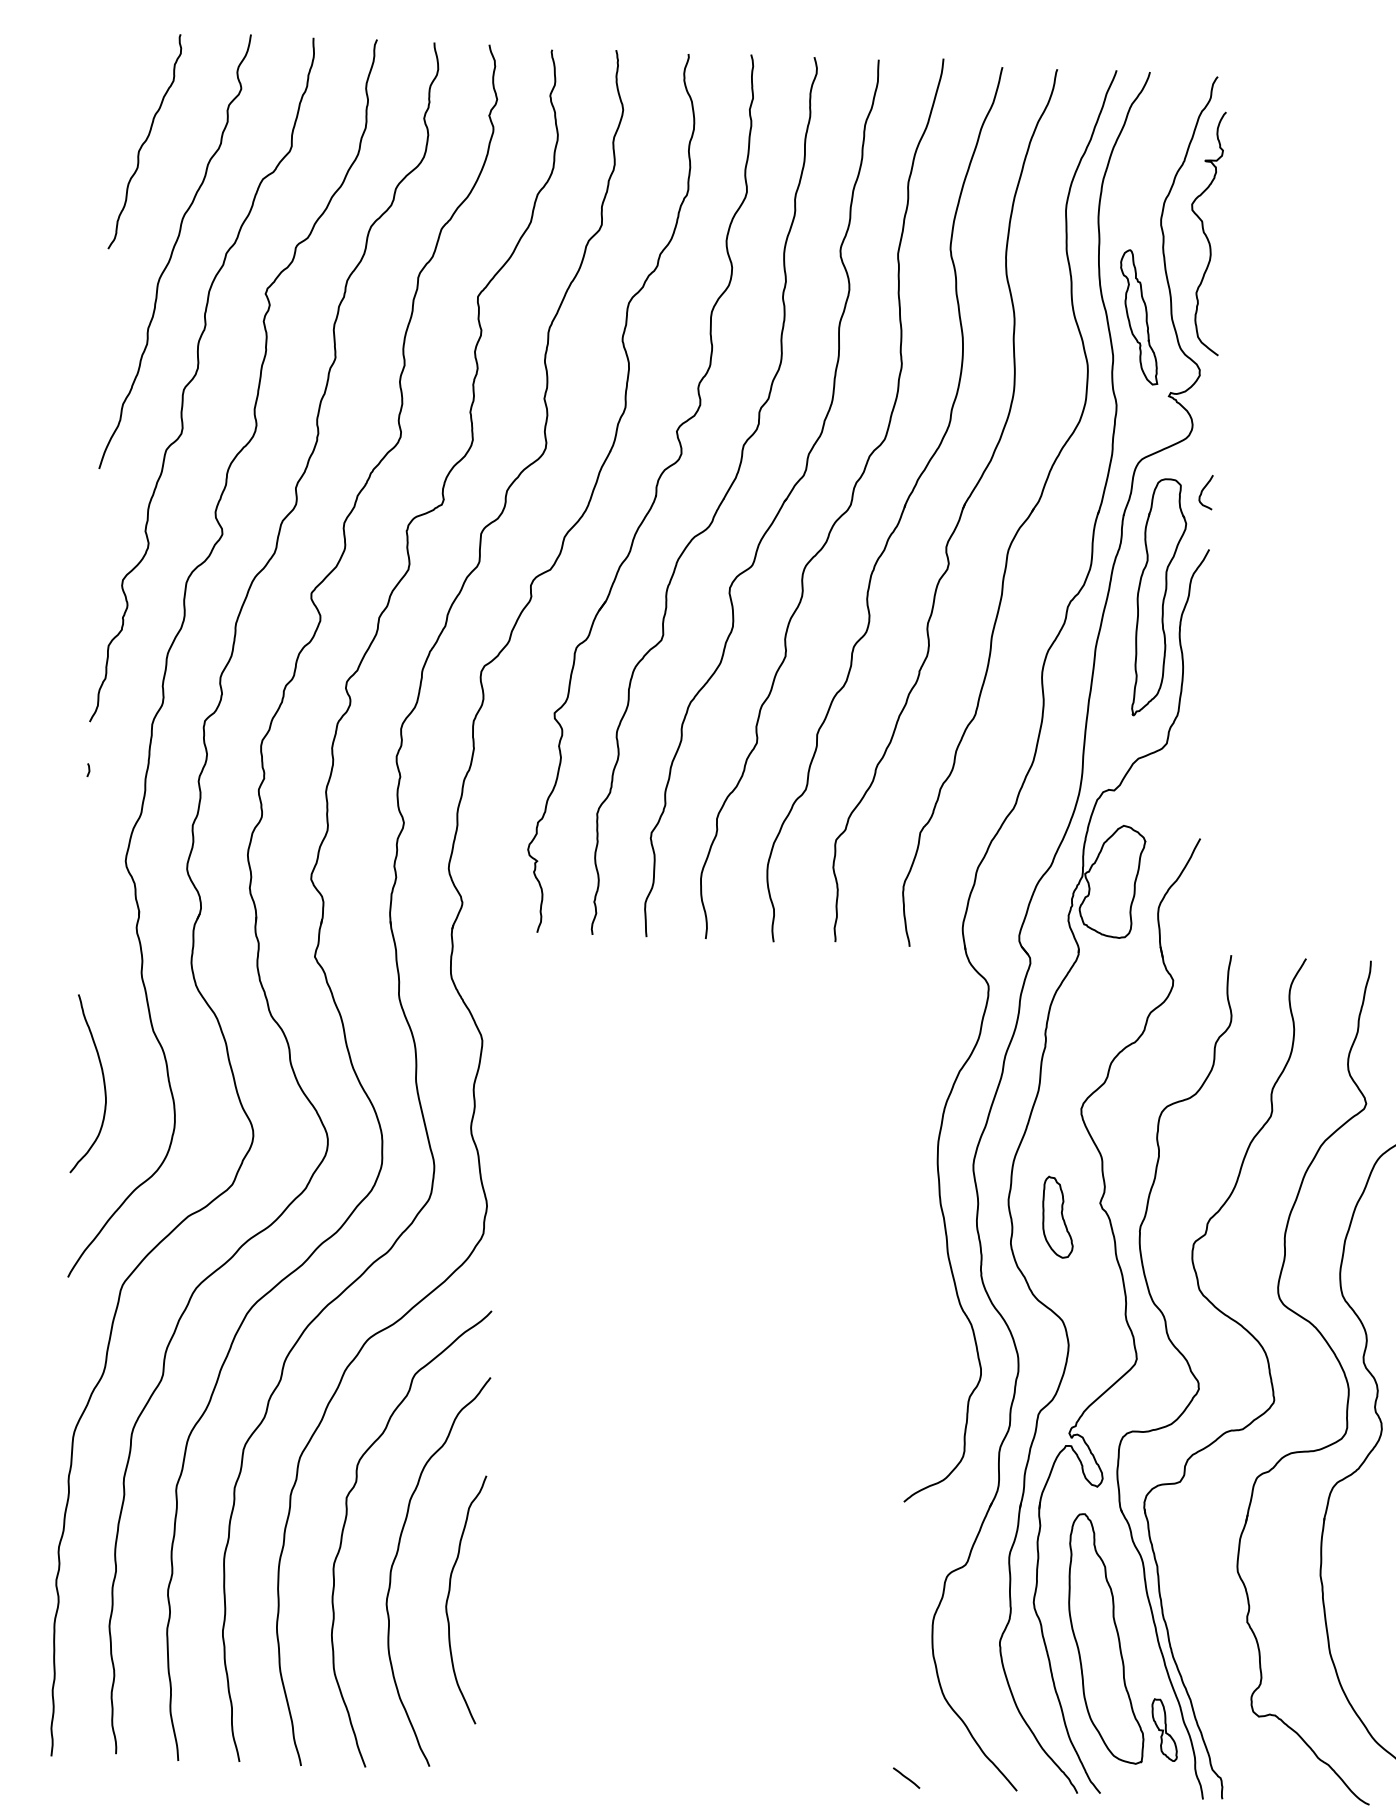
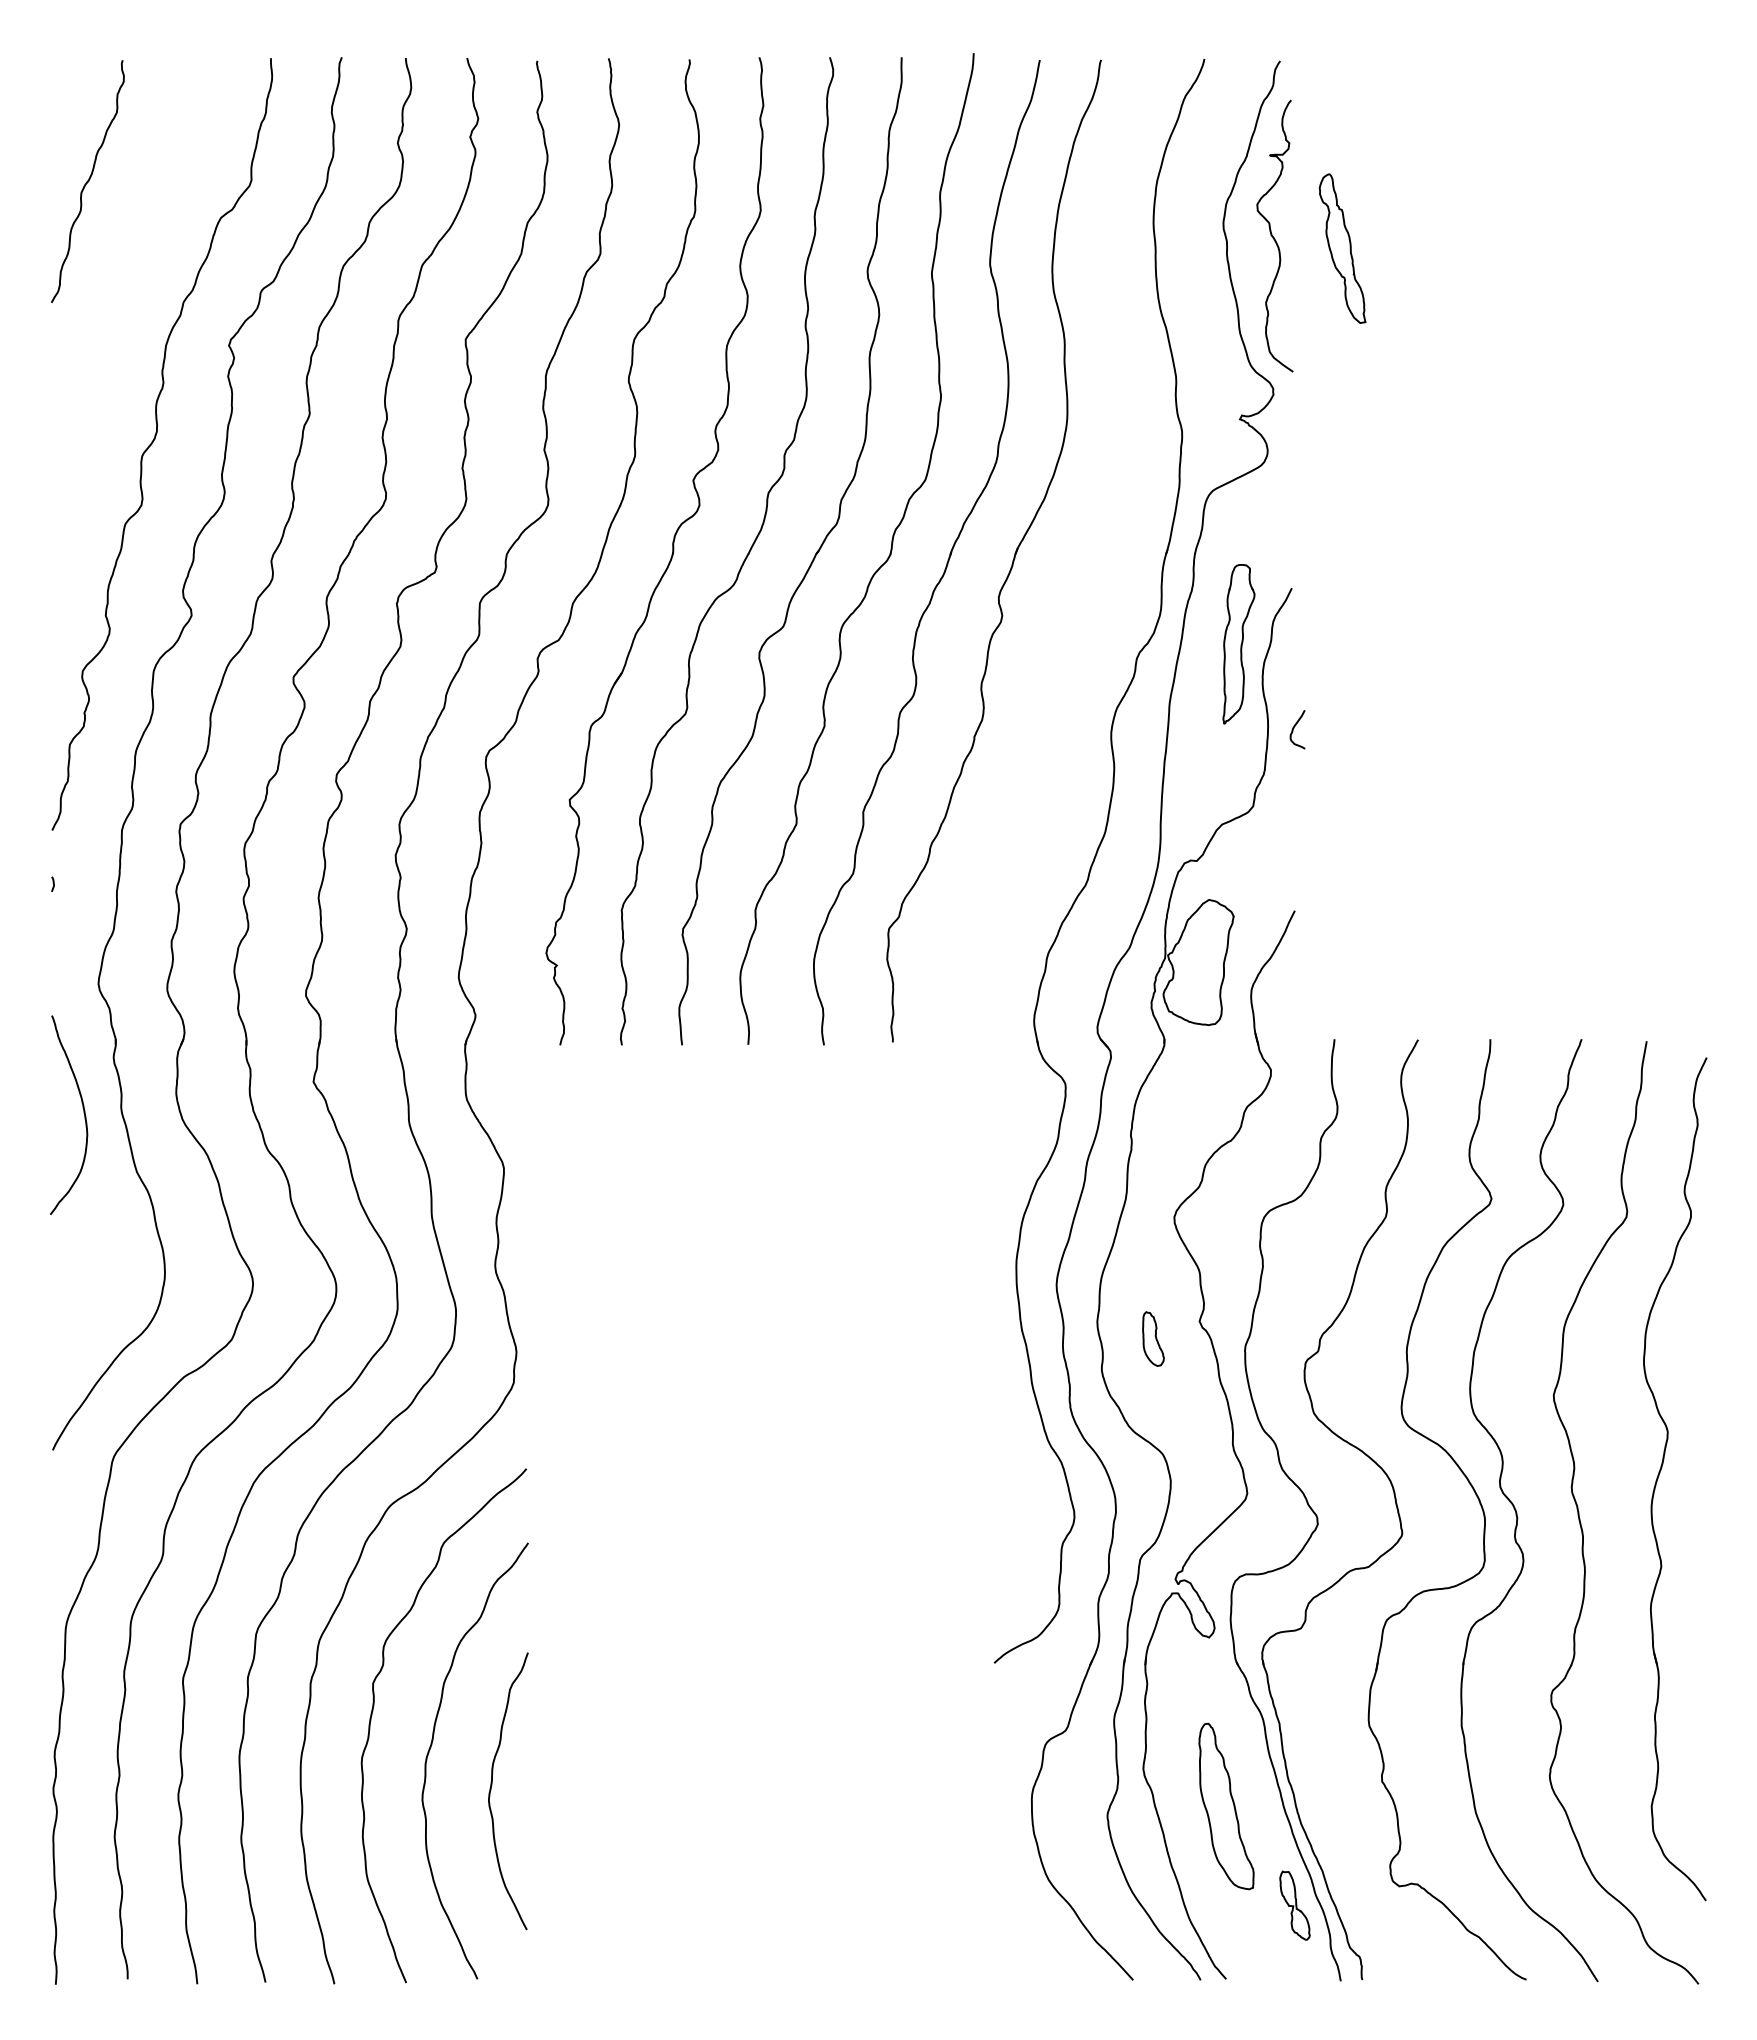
curve: (173, 251) -> (124, 302), removed
part: (1139, 317) -> (1342, 248), moved
curve: (1203, 491) -> (1294, 728), moved
part: (1024, 520) -> (1084, 564), removed
part: (1159, 597) -> (1238, 644), size x0.6
curve: (103, 1083) -> (83, 1113), moved
part: (1058, 1216) -> (1153, 1338), size x0.6
part: (1106, 1638) -> (1226, 1806), size x0.6
line: (906, 1777) -> (1009, 1970), removed

